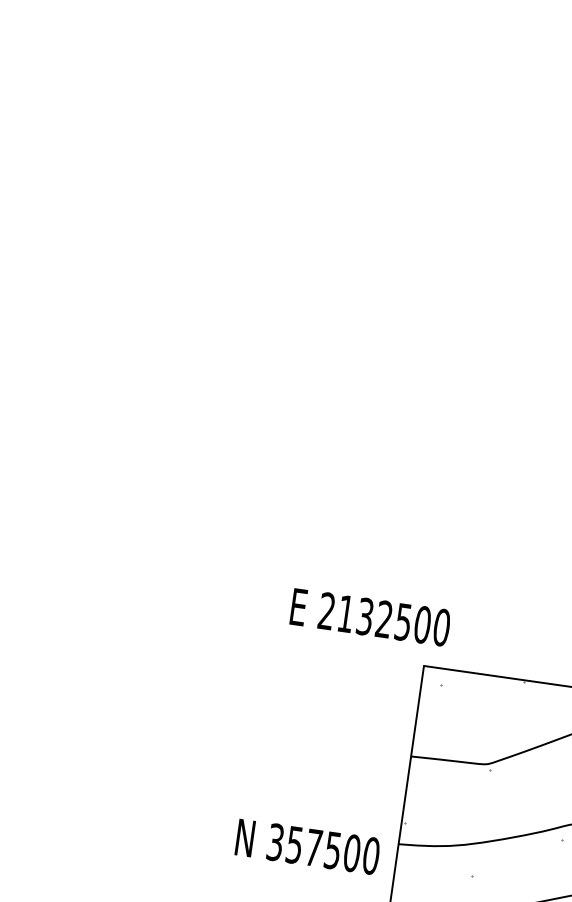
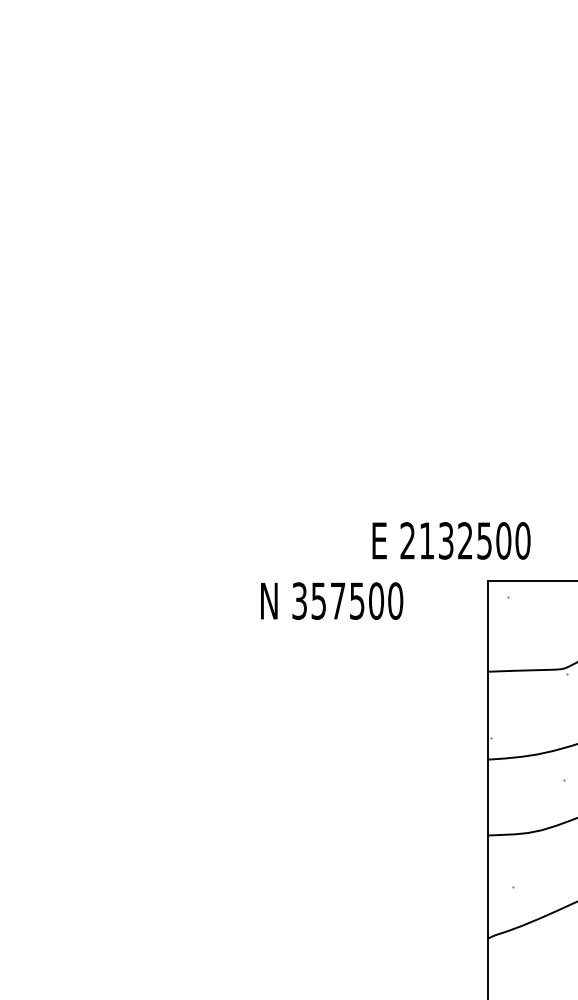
text: (370, 617) -> (451, 540), moved
text: (308, 846) -> (332, 600), moved

